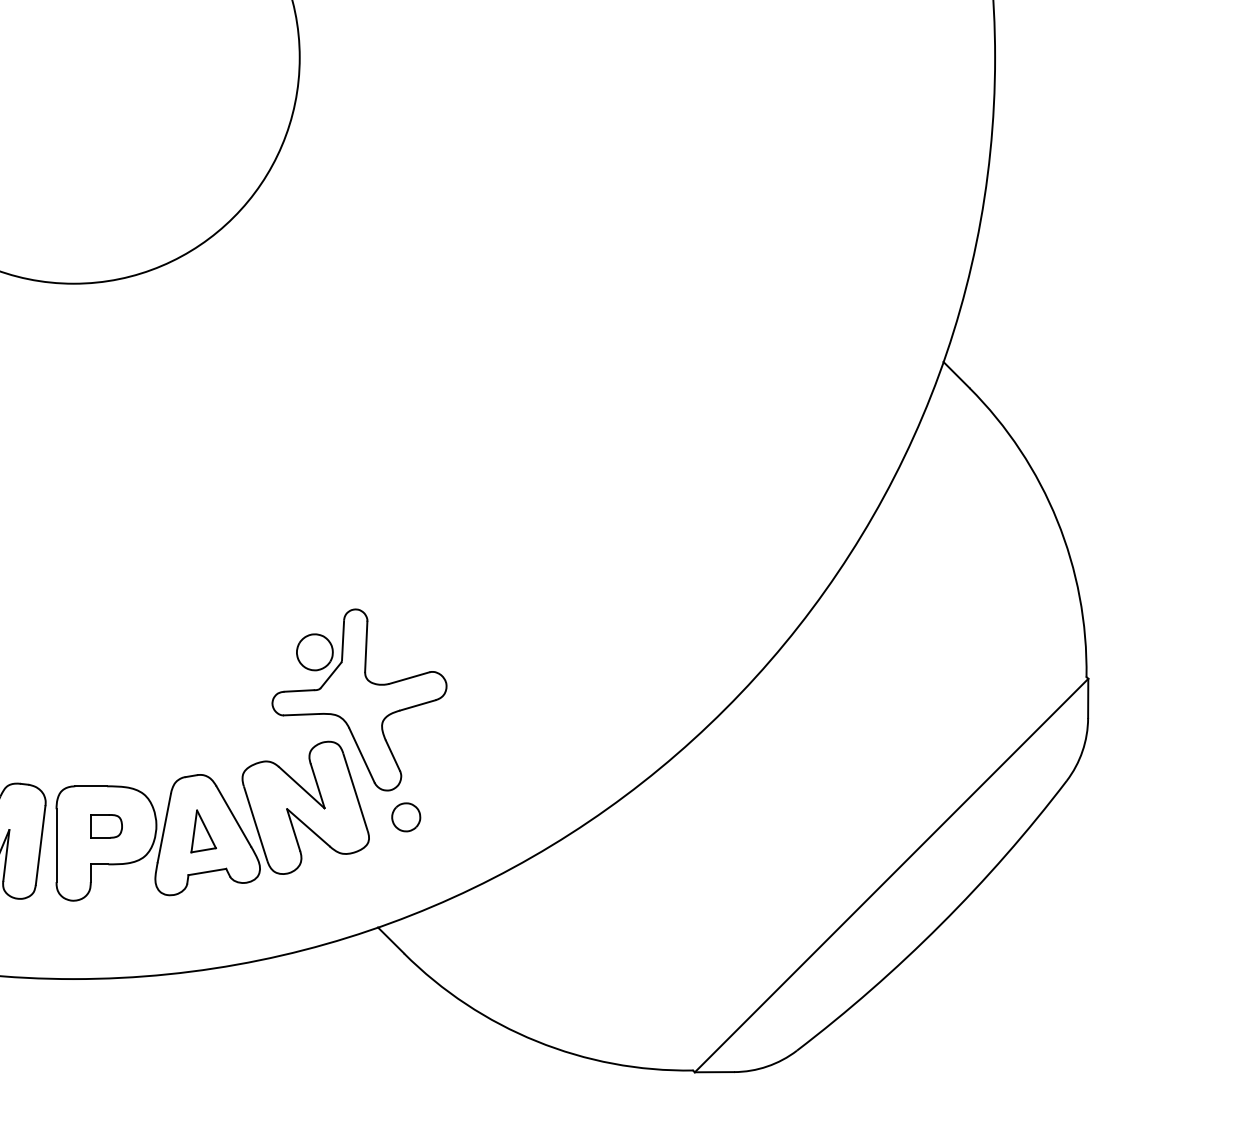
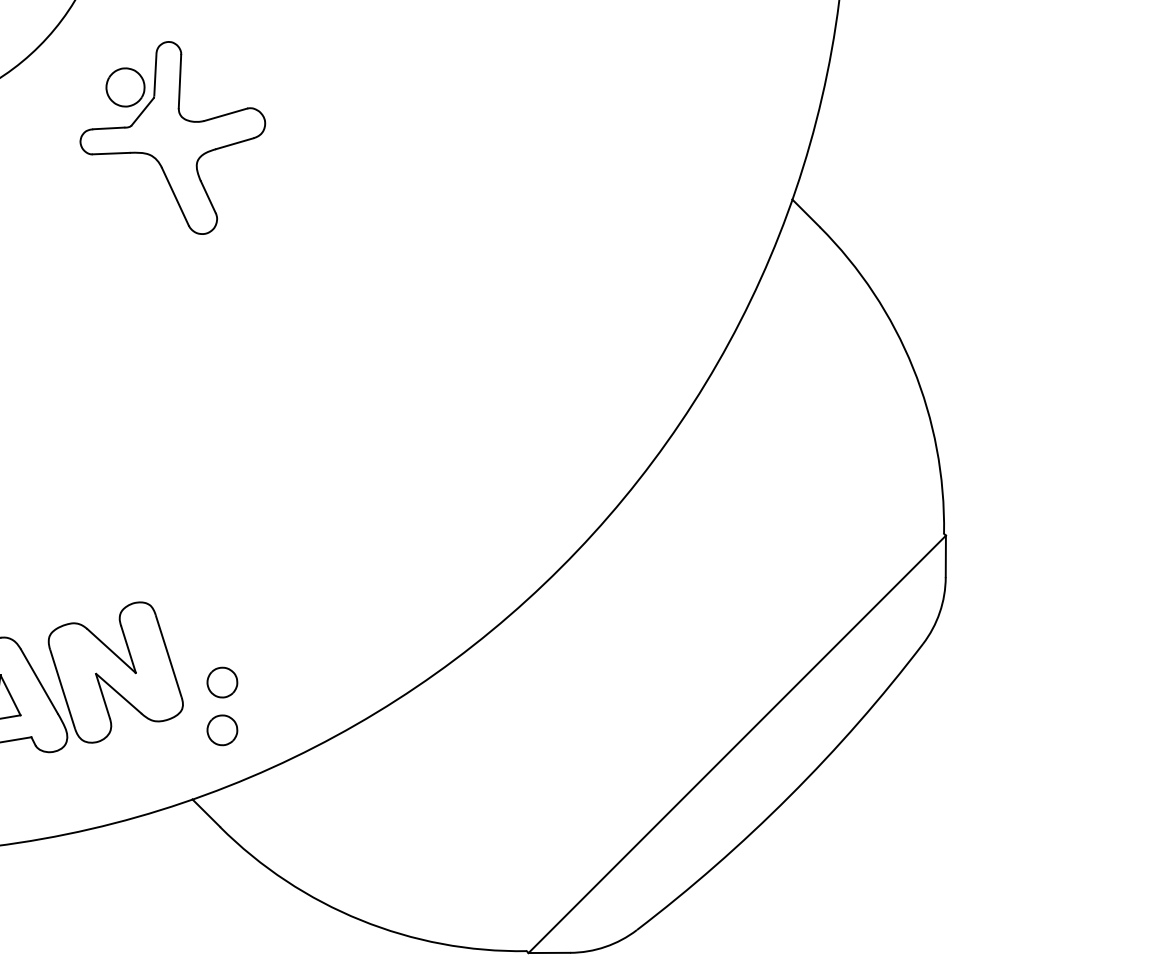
part: (359, 699) -> (172, 137), moved
part: (406, 862) -> (222, 730), added

